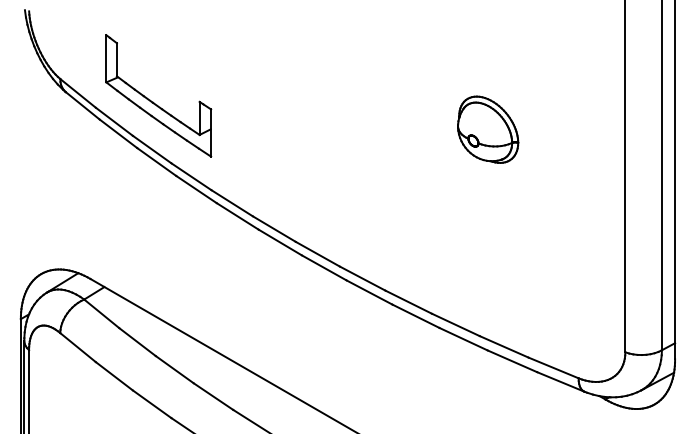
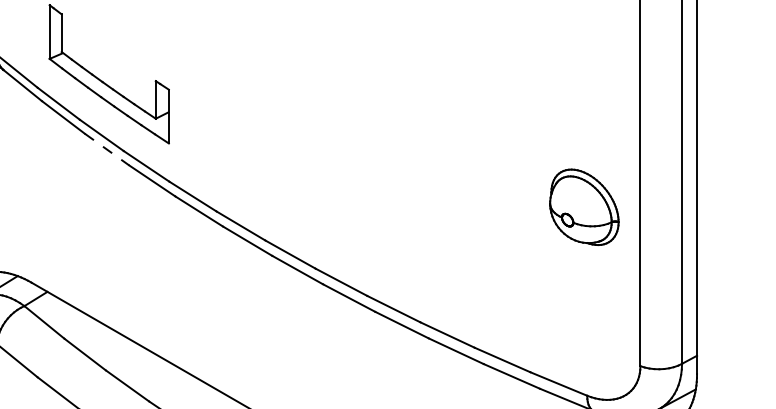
part: (488, 129) -> (584, 207), moved
line: (156, 162) -> (106, 150), solid -> dashed

